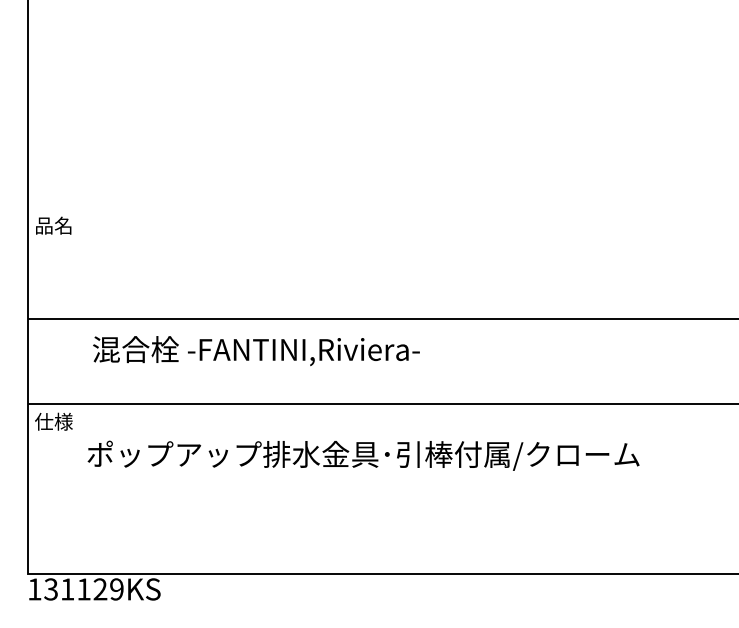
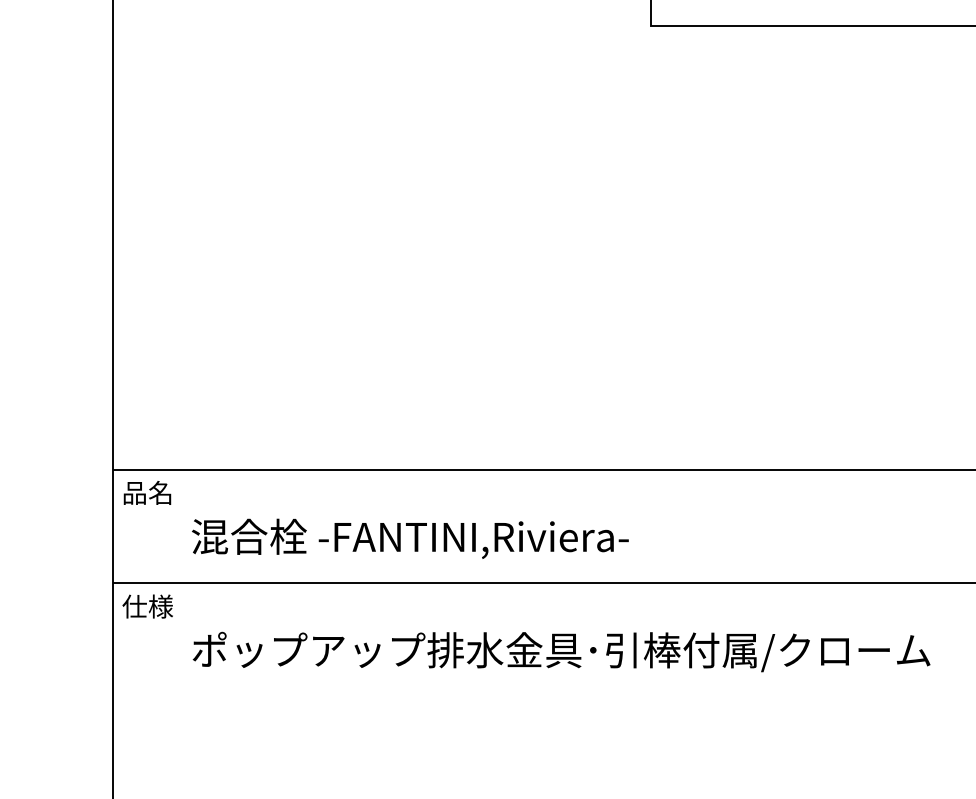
text: (53, 225) -> (147, 492), moved
text: (256, 351) -> (410, 539), moved

